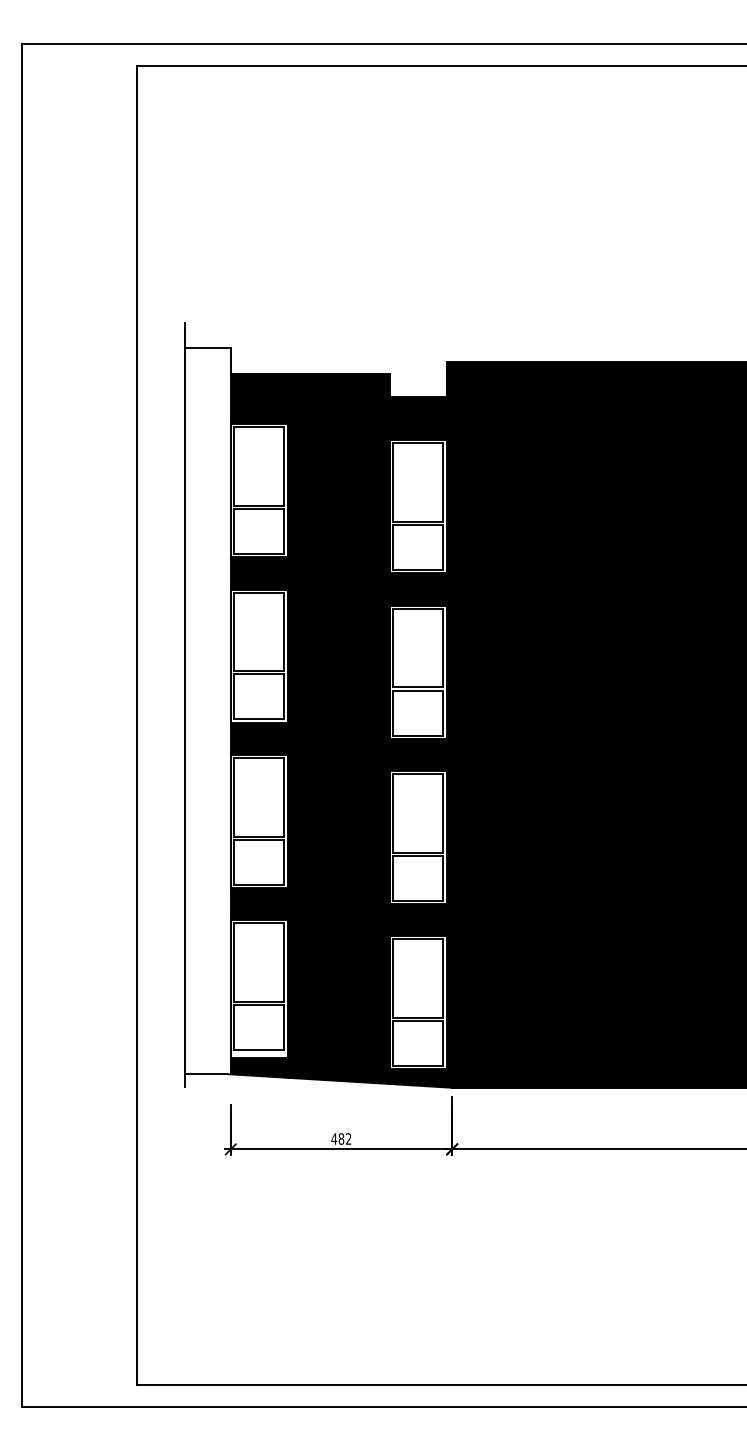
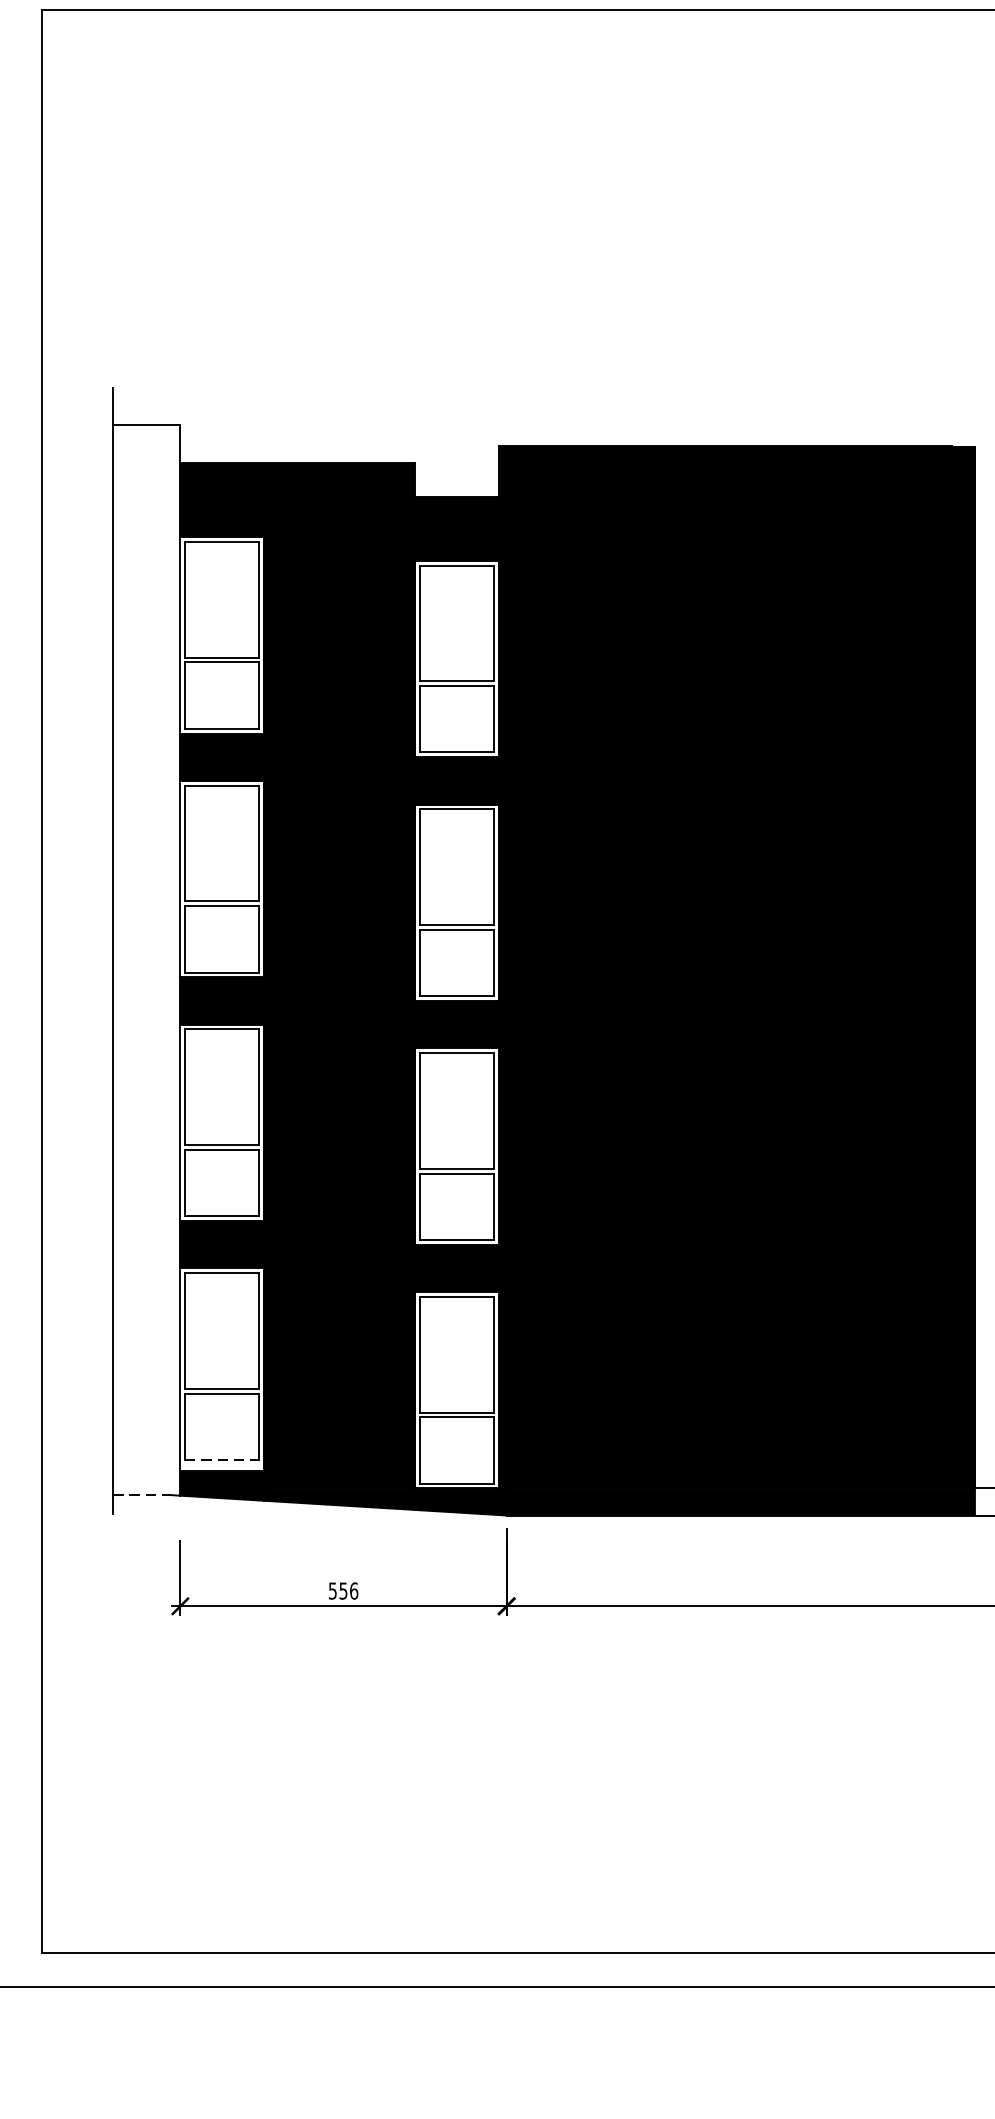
line: (259, 1050) -> (222, 1460), solid -> dashed
line: (204, 1074) -> (141, 1495), solid -> dashed
text: (341, 1138) -> (343, 1590), 482 -> 556

